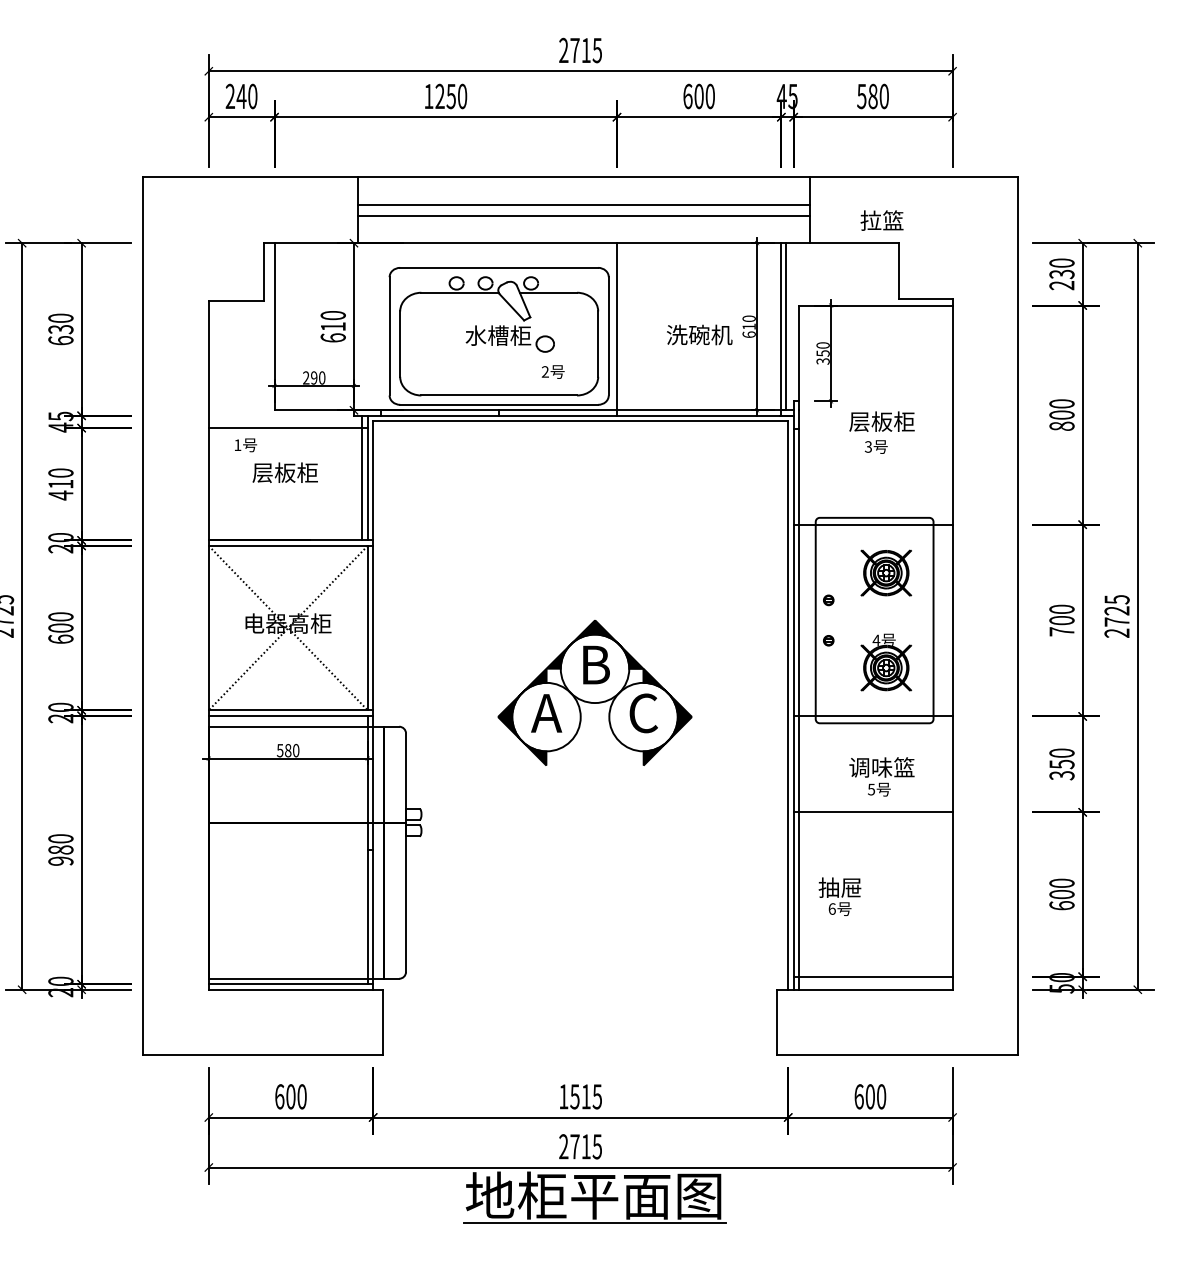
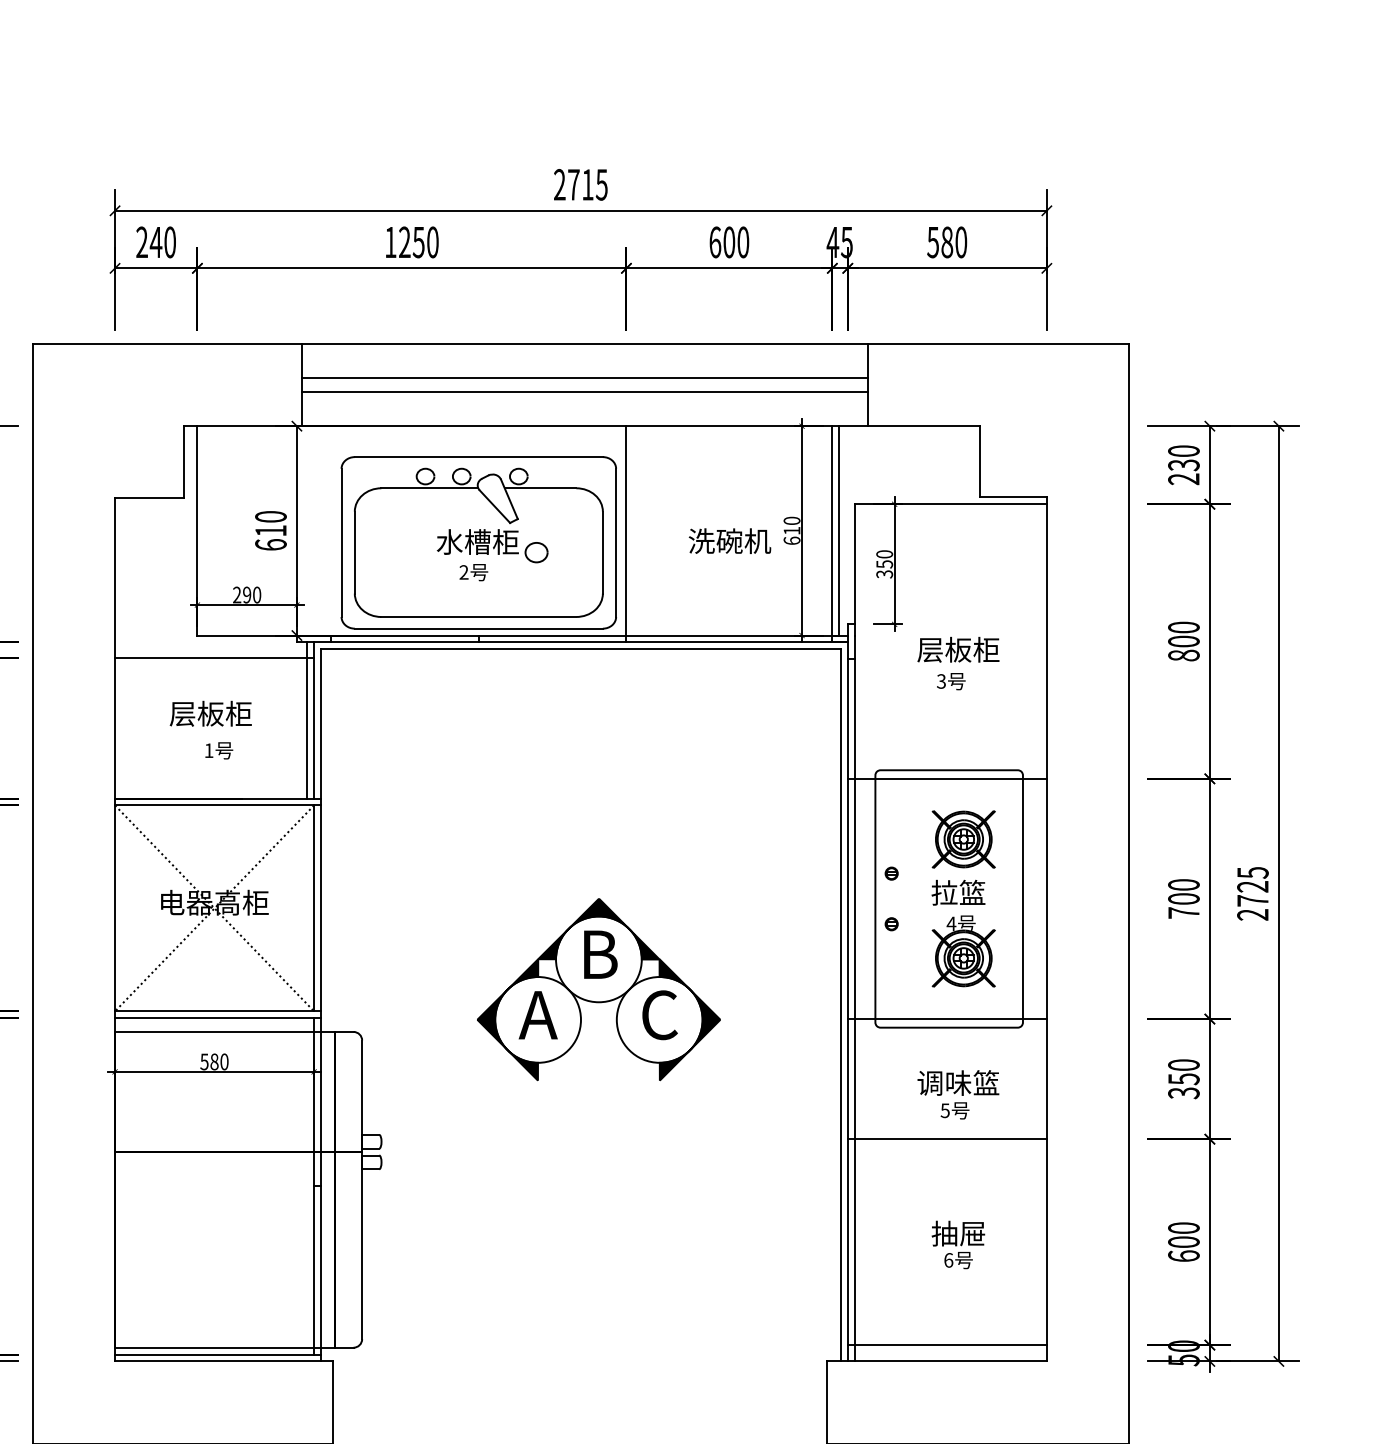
text: (881, 220) -> (957, 892), moved
text: (552, 371) -> (472, 571), moved
text: (246, 445) -> (219, 751), moved
text: (839, 896) -> (957, 1244), moved

